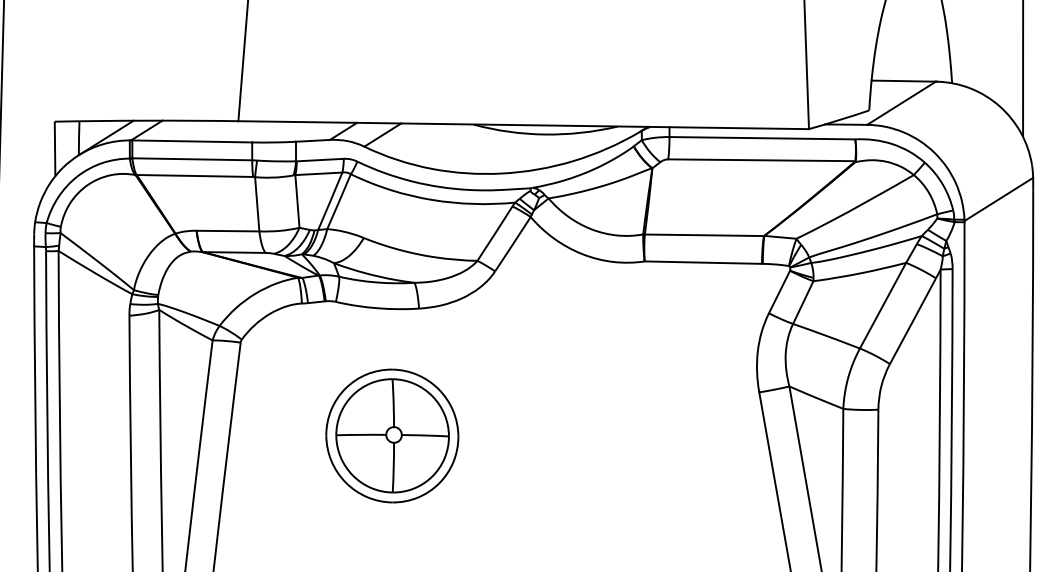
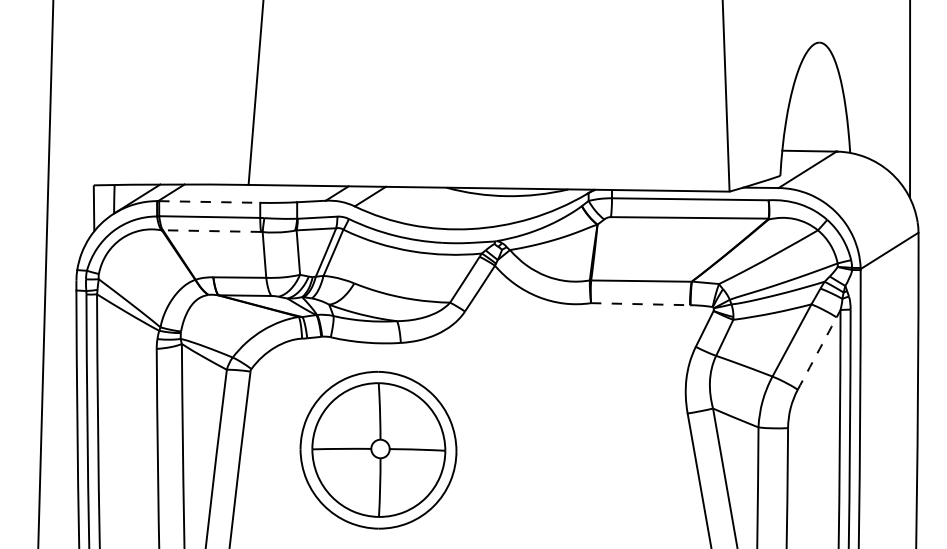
line: (192, 142) -> (209, 202), solid -> dashed
line: (194, 176) -> (211, 231), solid -> dashed
line: (704, 263) -> (641, 304), solid -> dashed
arc: (913, 321) -> (817, 353), solid -> dashed
part: (391, 436) -> (377, 450), size x1.4

